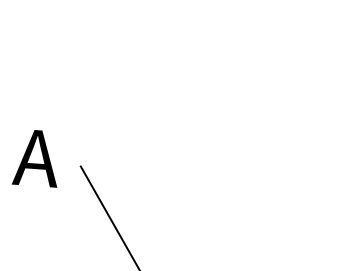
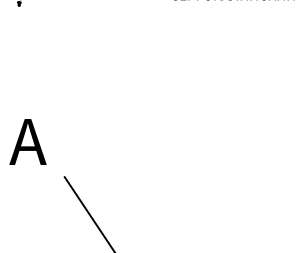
text: (35, 157) -> (27, 141), moved

